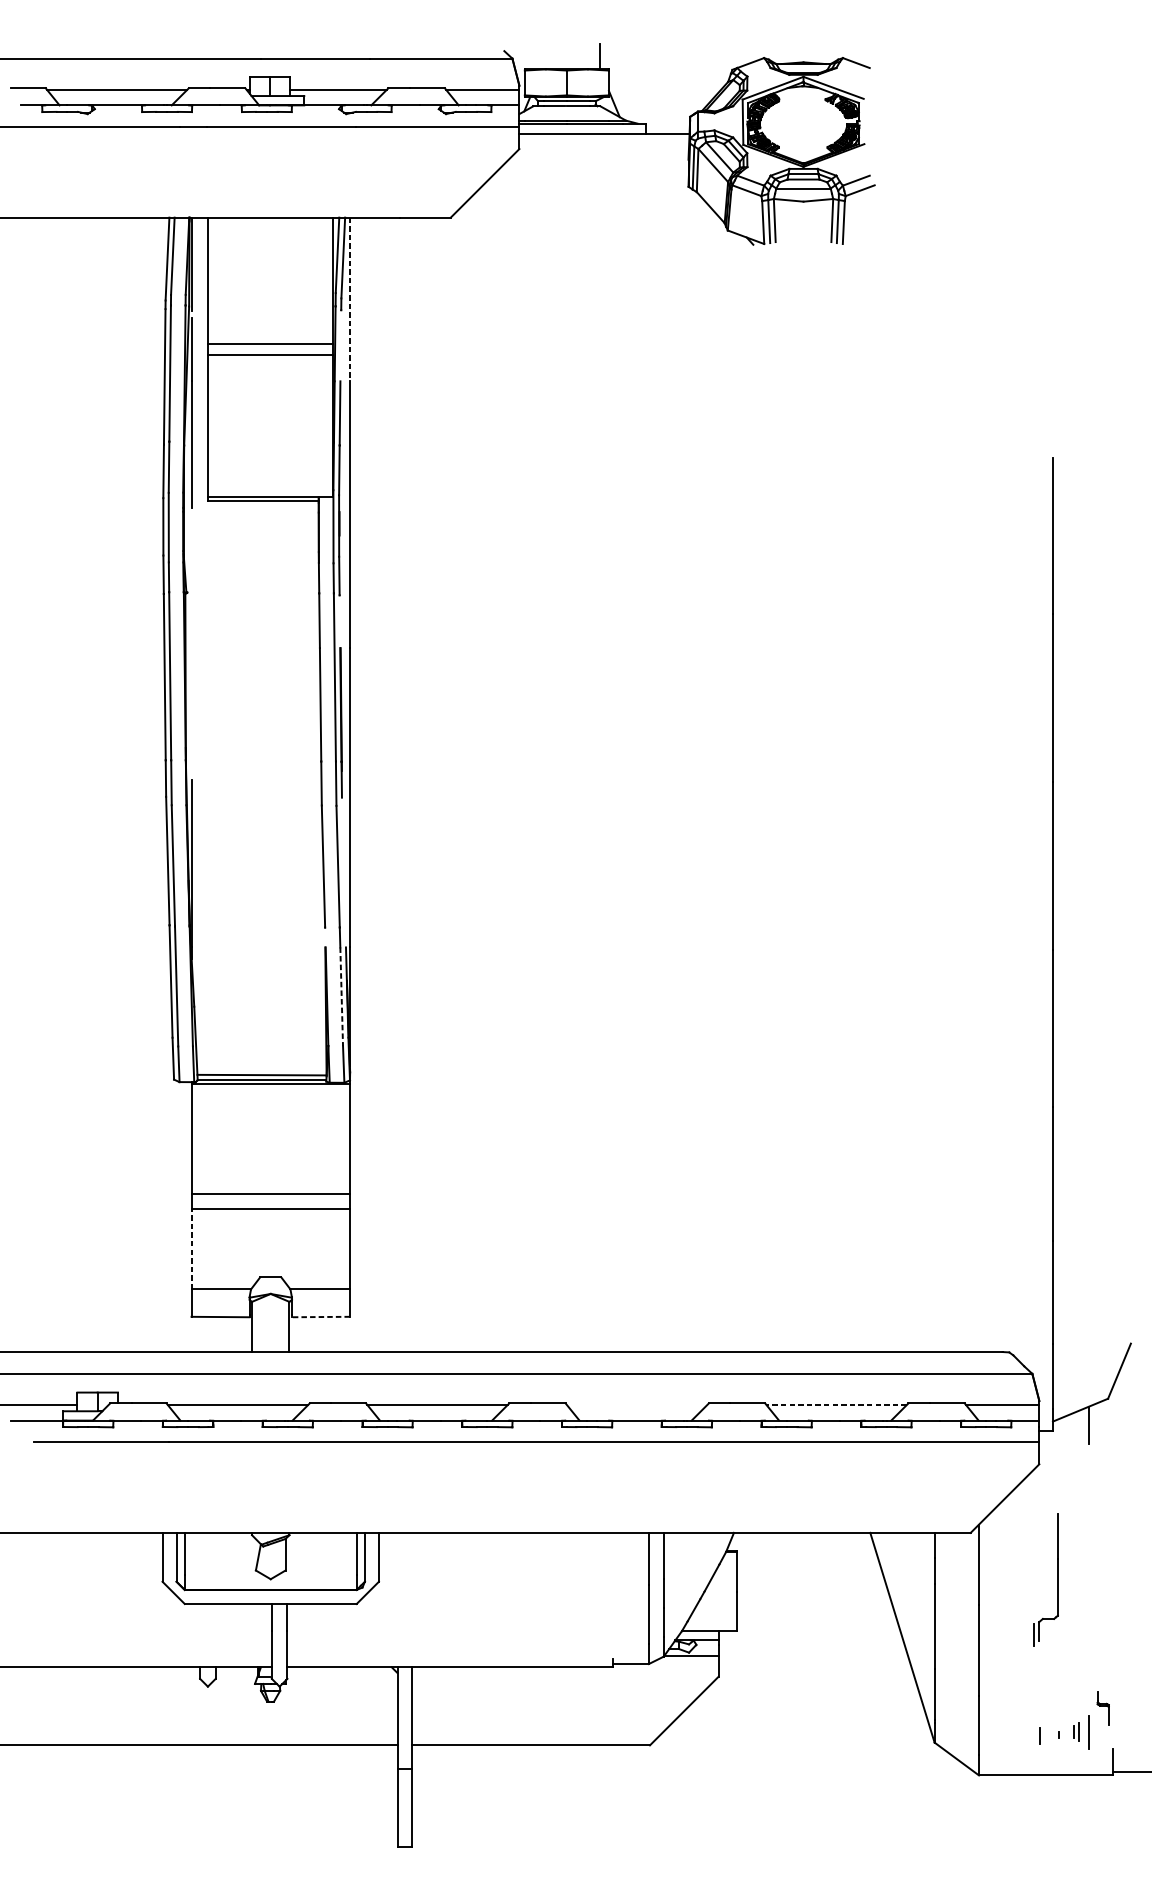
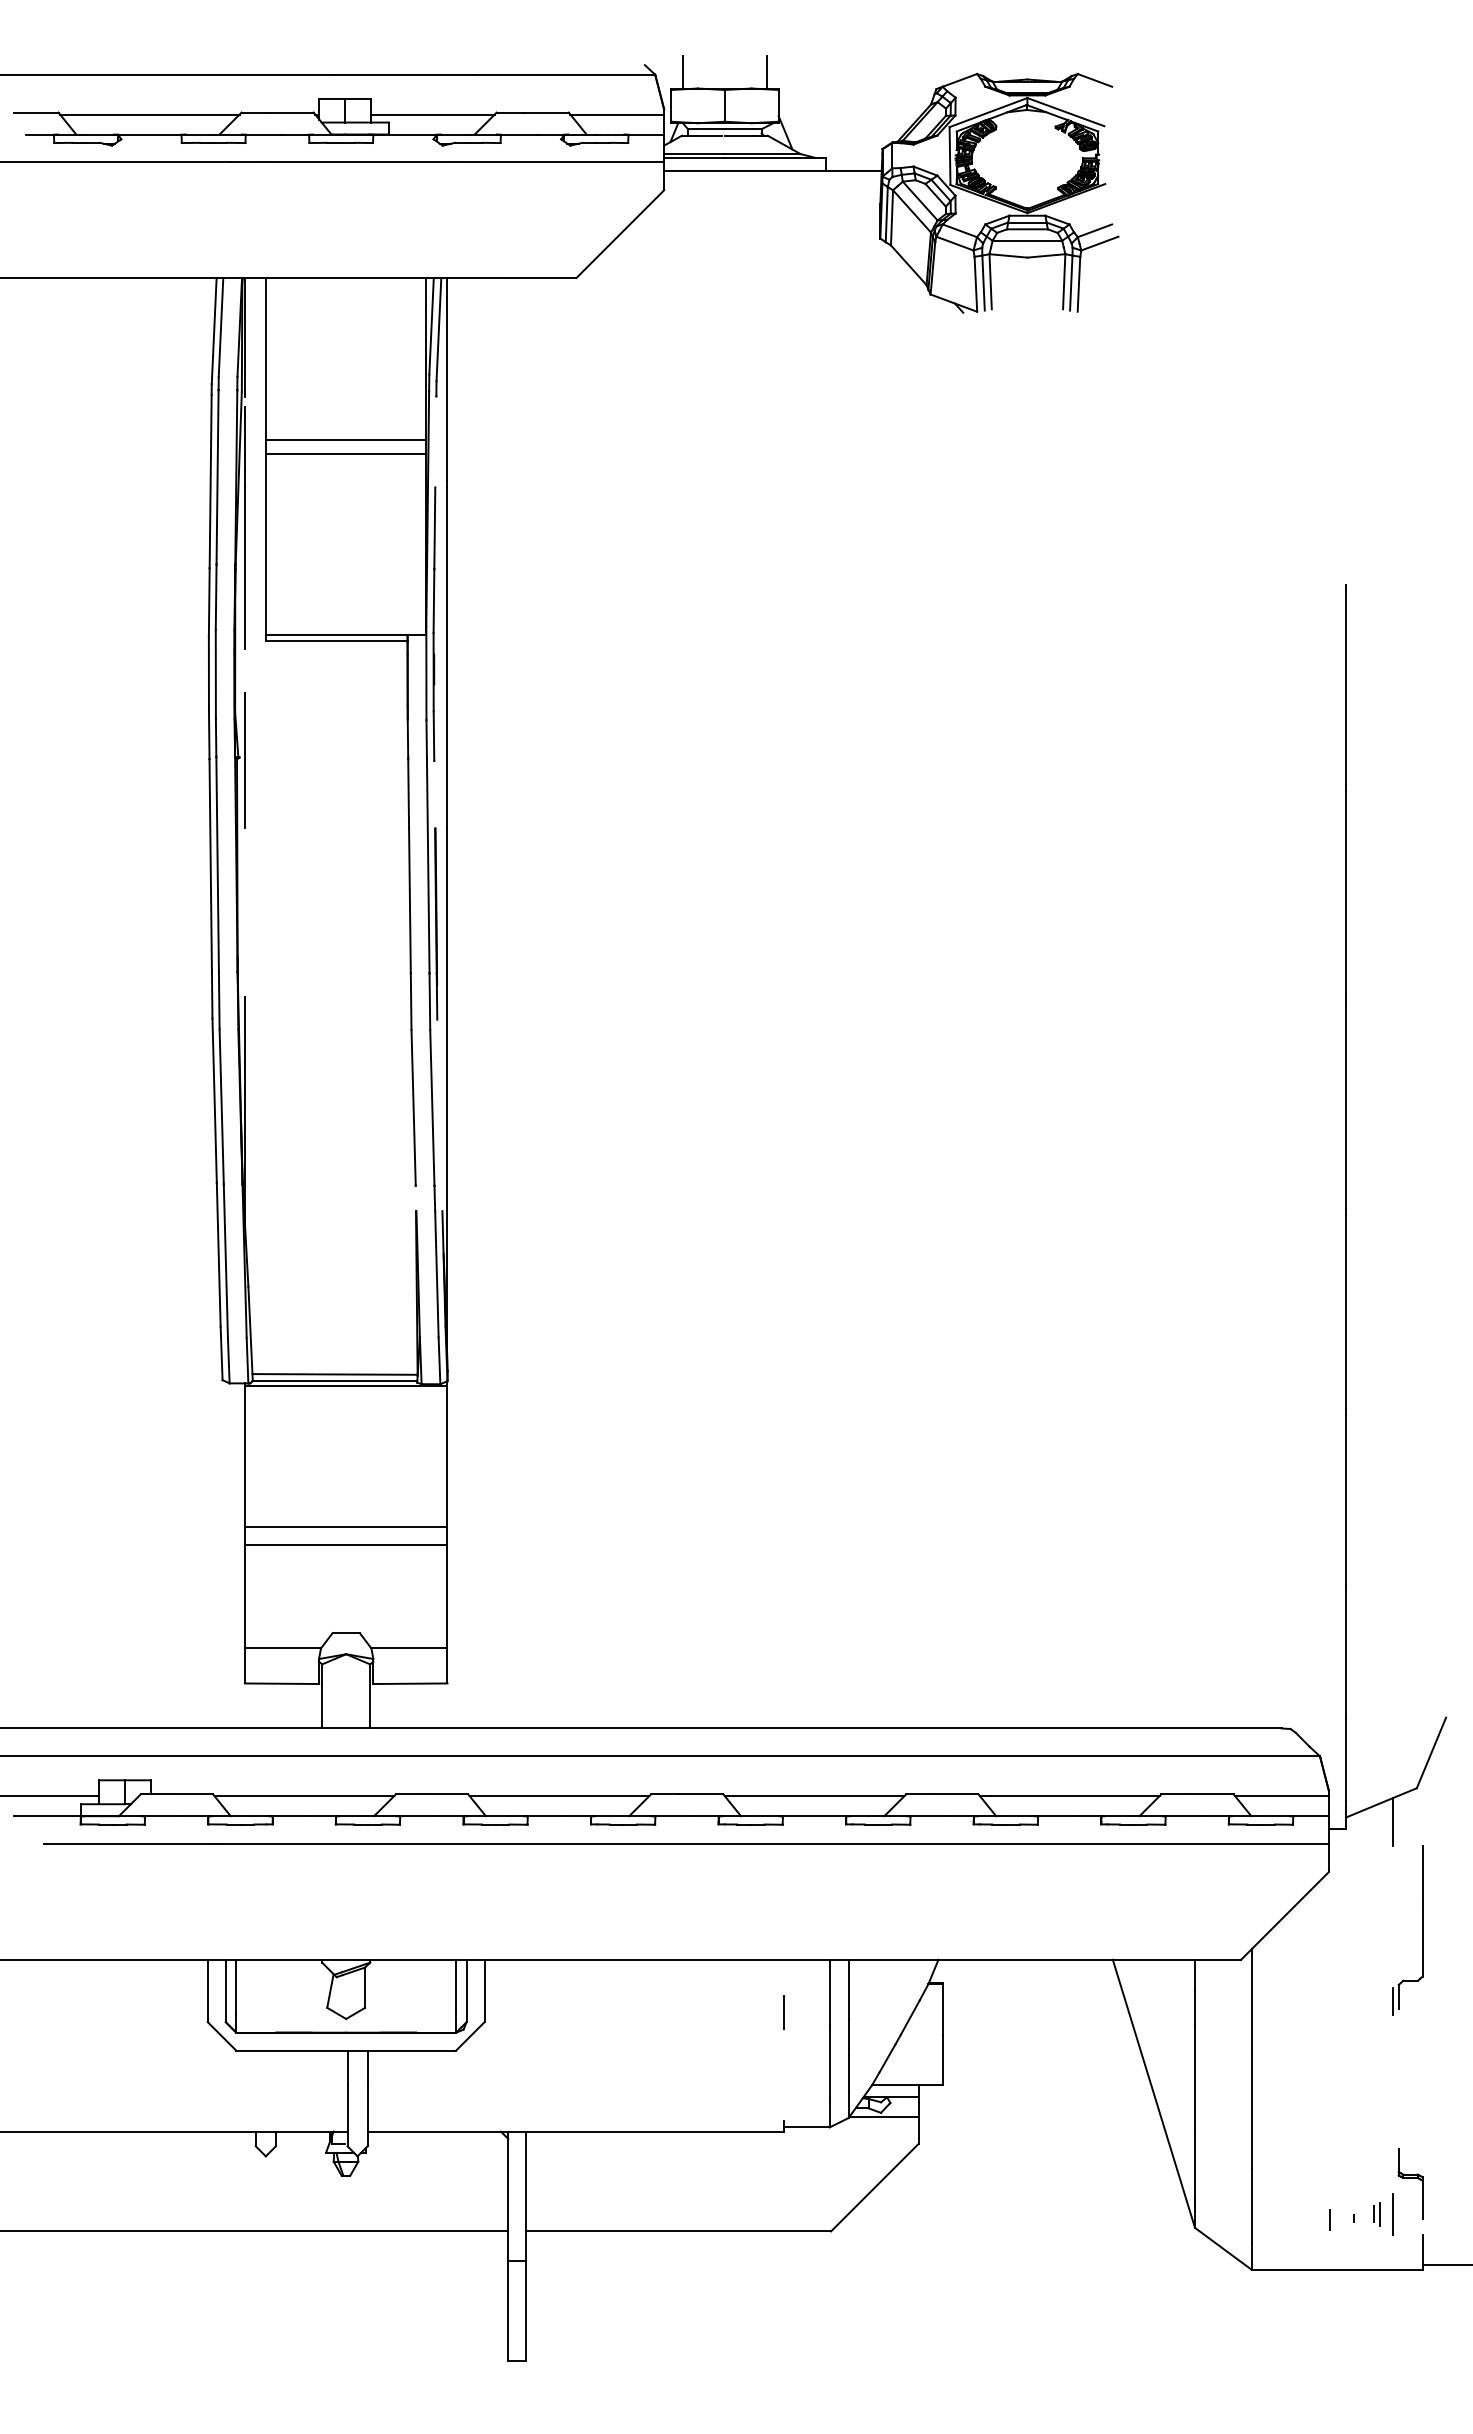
line: (533, 56) -> (682, 71), added
line: (349, 299) -> (447, 382), dashed -> solid
line: (191, 594) -> (244, 760), added
line: (341, 996) -> (436, 1274), dashed -> solid
line: (191, 1248) -> (244, 1596), dashed -> solid
line: (320, 1316) -> (409, 1683), dashed -> solid
line: (637, 1405) -> (814, 1796), added
line: (836, 1405) -> (1069, 1796), dashed -> solid
line: (612, 1574) -> (783, 2012), added
part: (1057, 1579) -> (1422, 1930), moved
part: (1103, 1707) -> (1410, 2183), size x1.67

